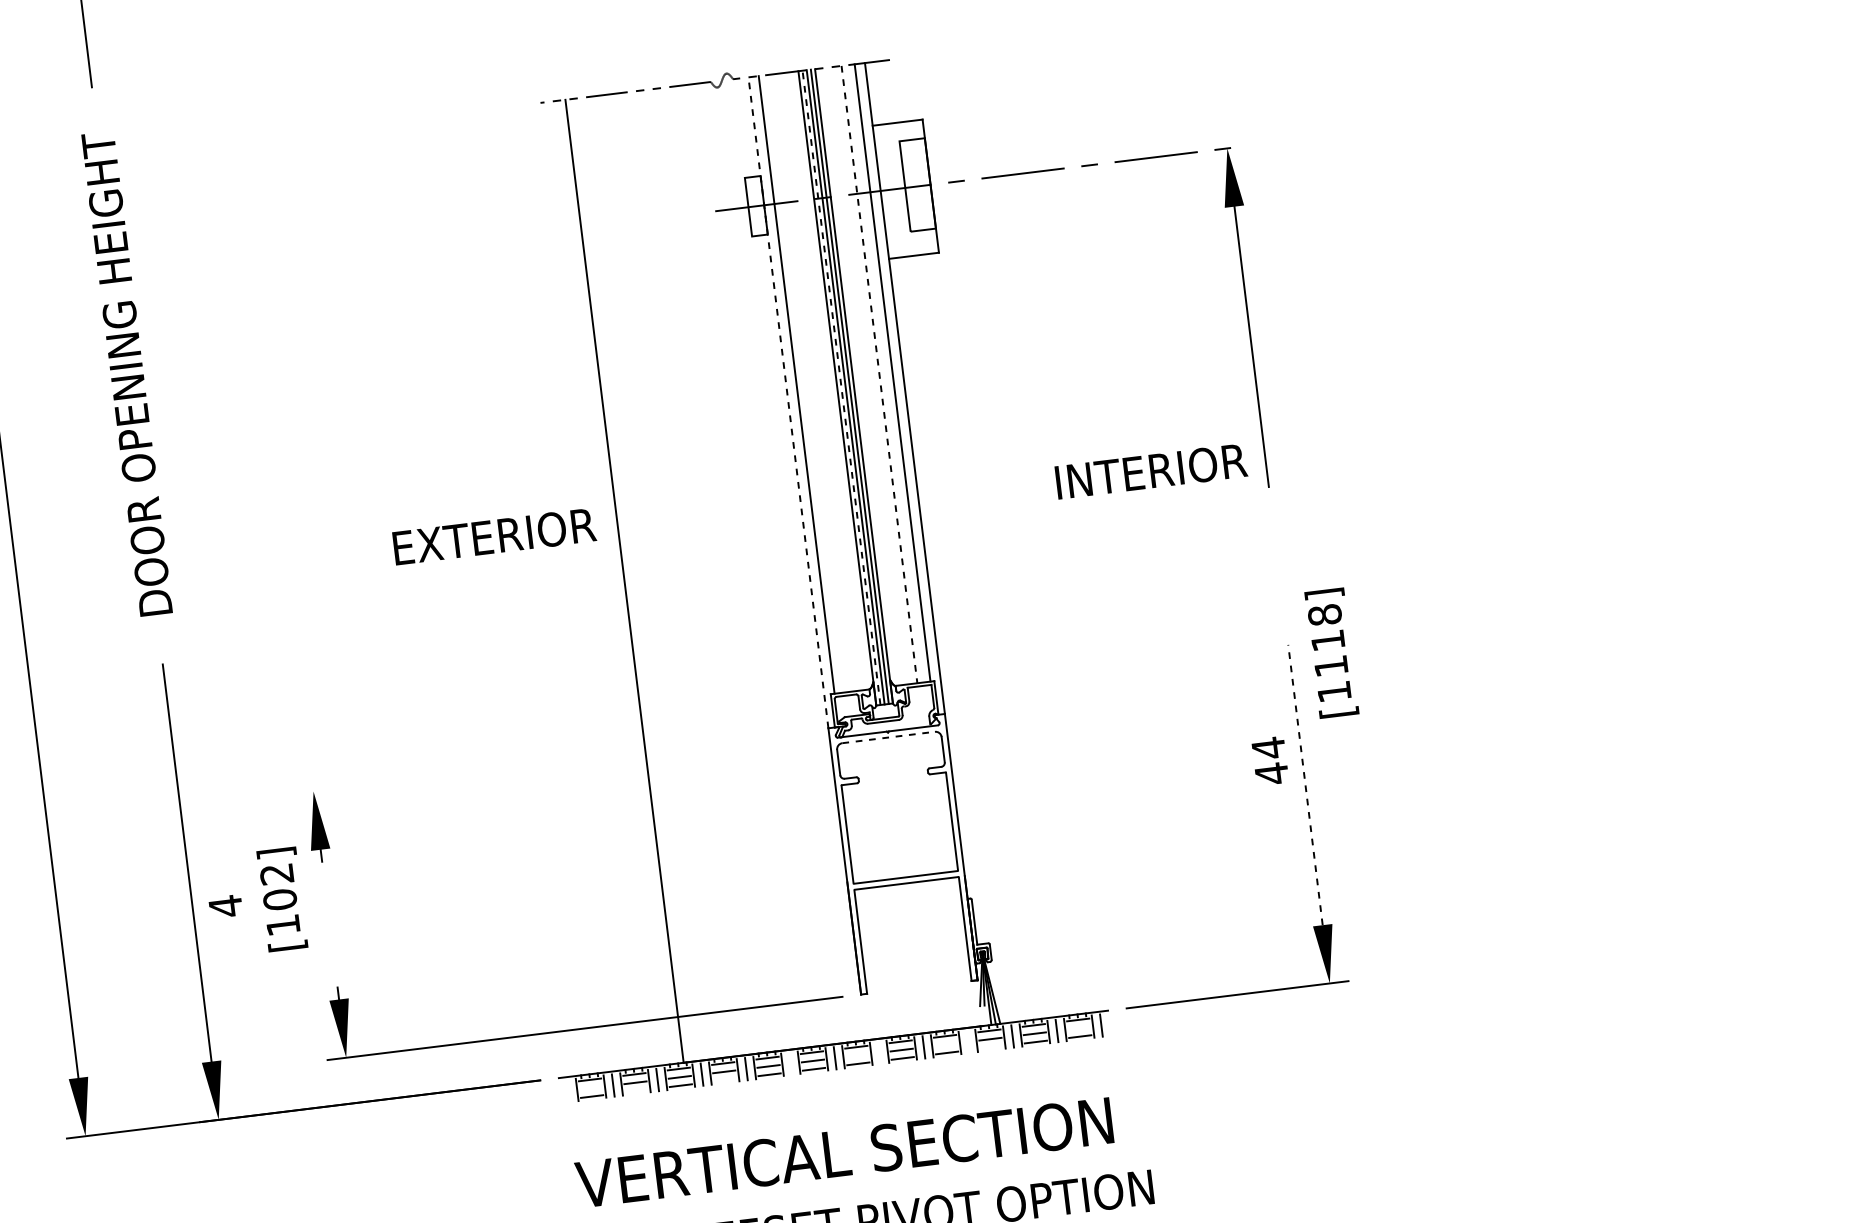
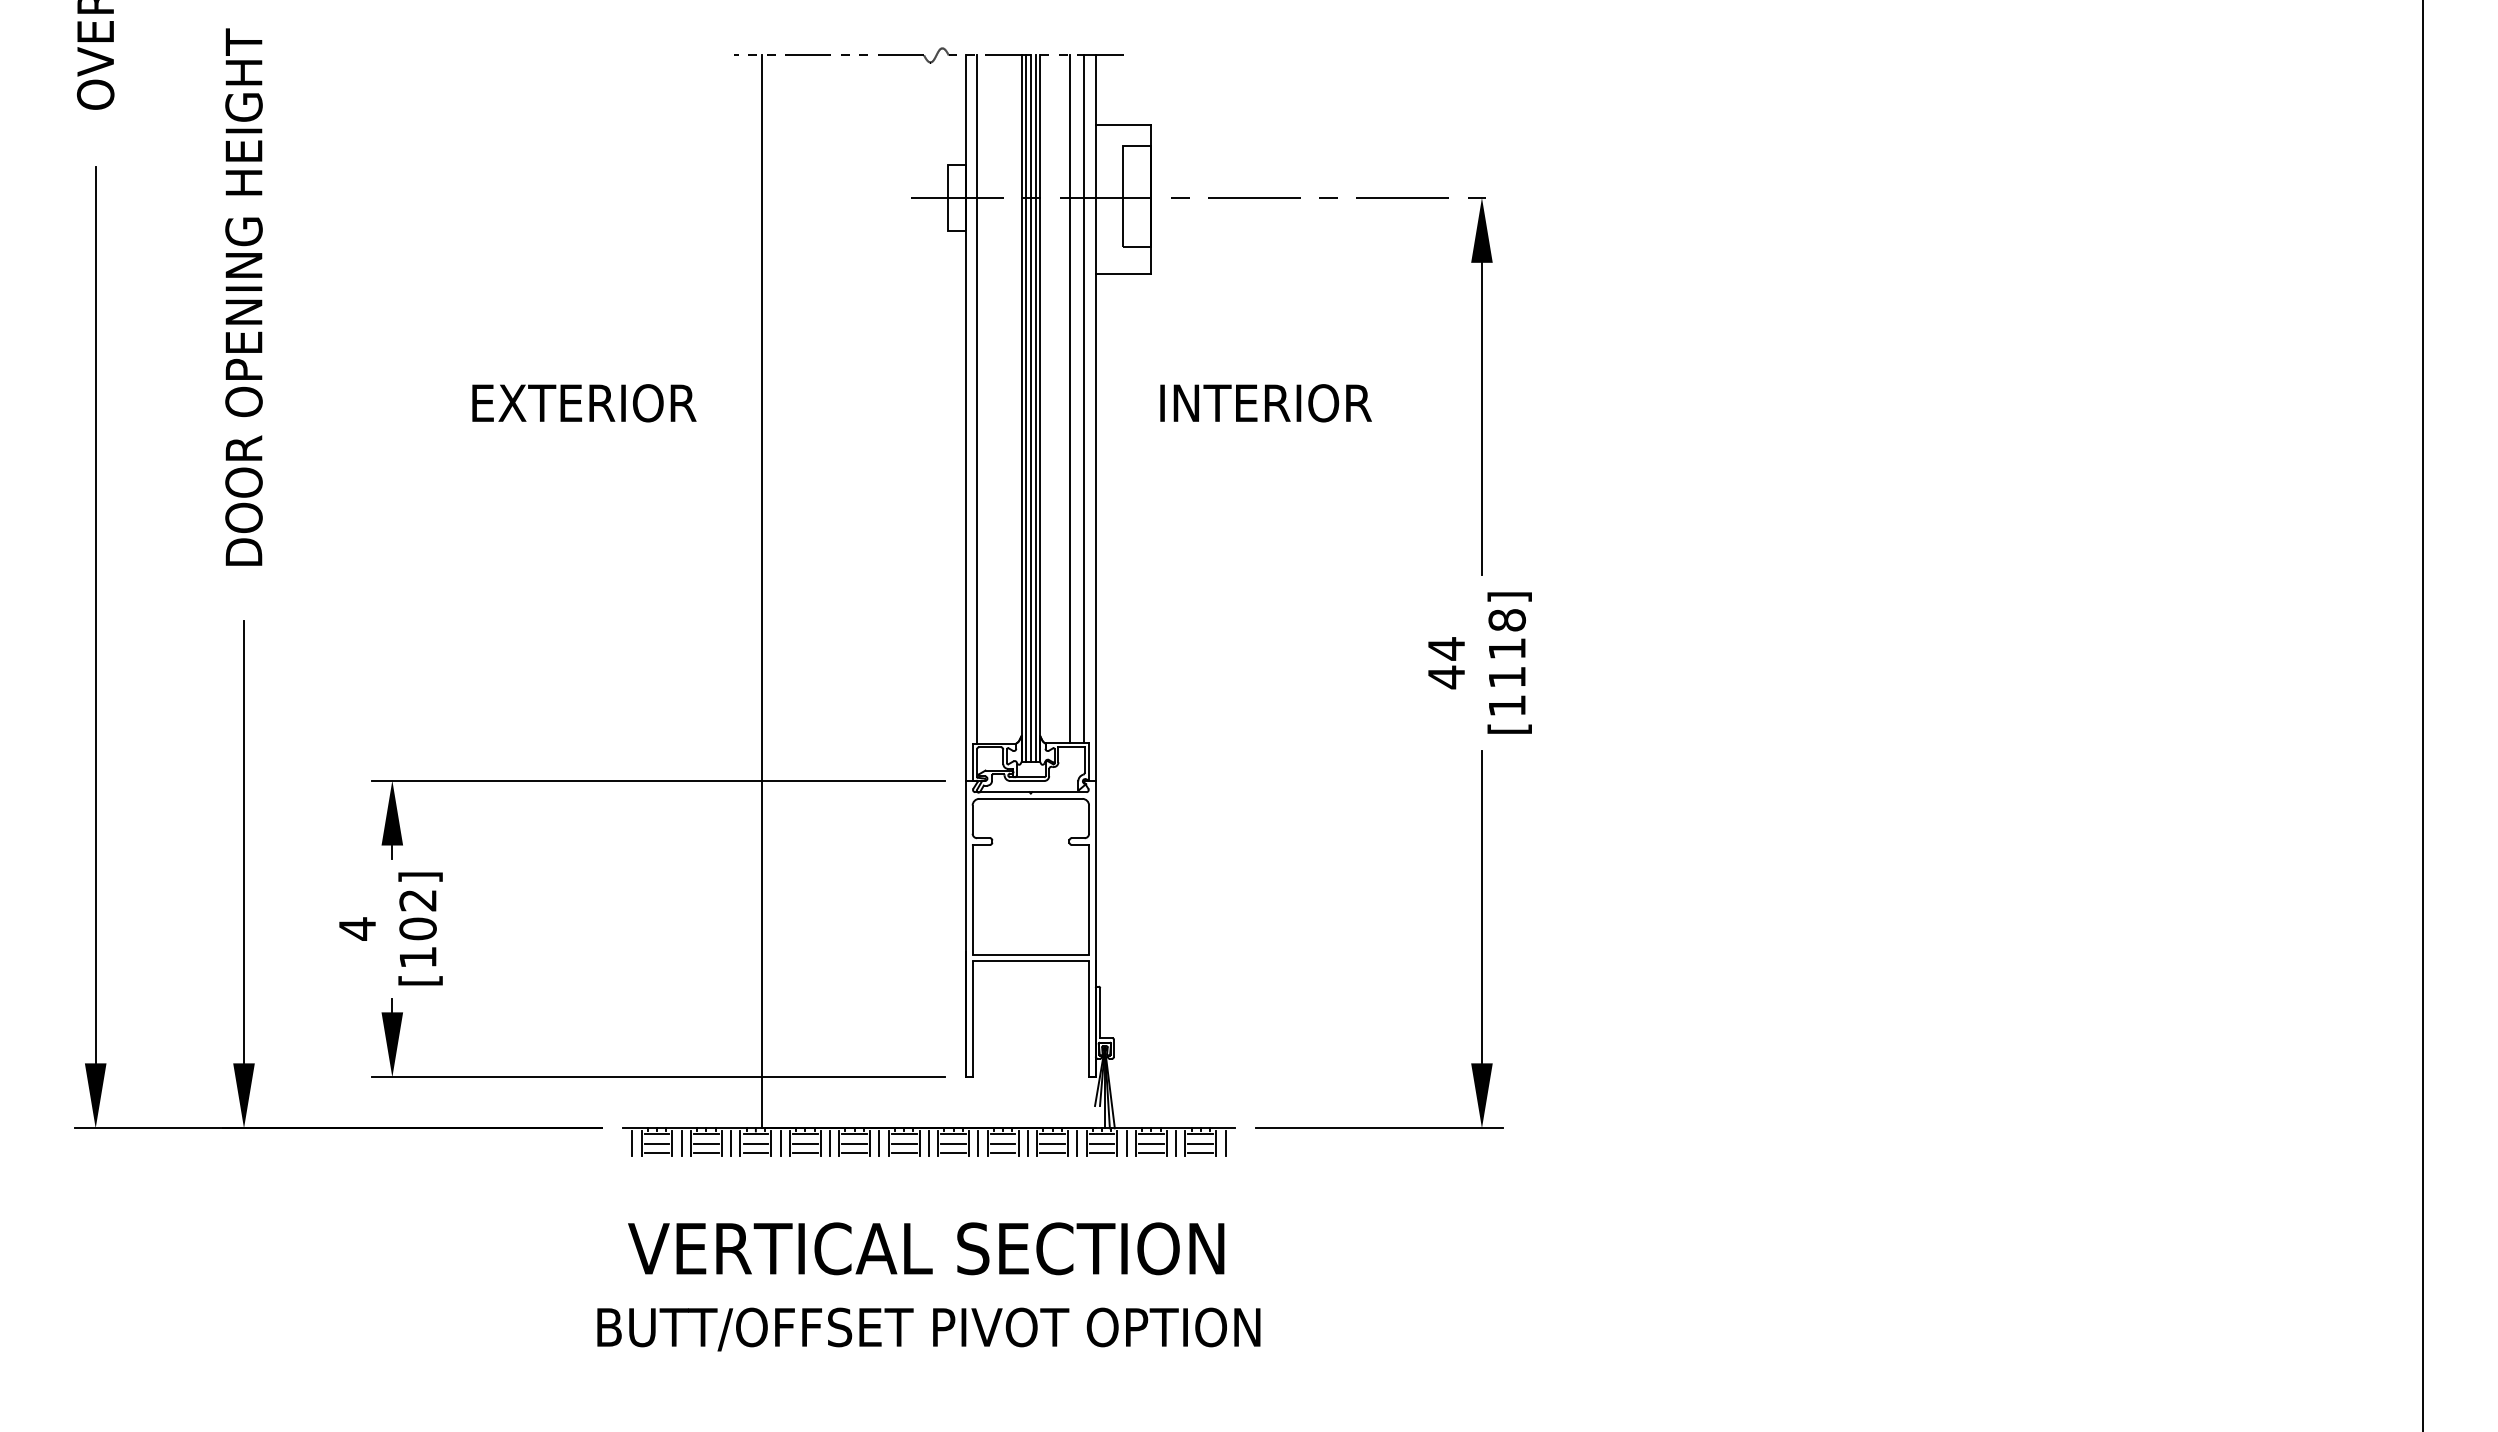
line: (879, 374) -> (1069, 399), dashed -> solid
line: (841, 387) -> (1026, 408), dashed -> solid
line: (788, 403) -> (965, 418), dashed -> solid
text: (1150, 471) -> (1265, 403), moved
text: (494, 536) -> (584, 403), moved
text: (1331, 652) -> (1509, 662), moved
line: (888, 737) -> (1030, 798), dashed -> solid
text: (1270, 761) -> (1446, 663), moved
line: (552, 762) -> (658, 780), added
line: (1304, 784) -> (1481, 906), dashed -> solid
text: (255, 902) -> (390, 928), moved
line: (1078, 1028) -> (1200, 1143), added
line: (968, 1041) -> (1077, 1143), added
line: (946, 1044) -> (1052, 1143), added
line: (991, 1047) -> (1101, 1152), added
line: (879, 1052) -> (978, 1143), added
line: (857, 1055) -> (953, 1143), added
line: (790, 1063) -> (879, 1143), added
line: (724, 1079) -> (804, 1152), added
line: (590, 1088) -> (656, 1143), added
line: (569, 1090) -> (632, 1143), added
line: (636, 1090) -> (706, 1152), added

